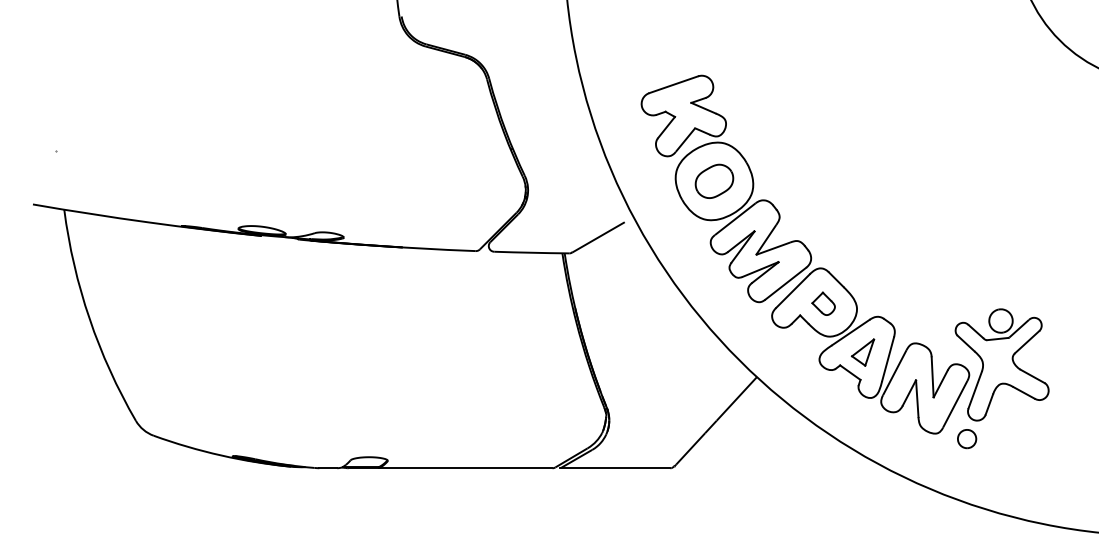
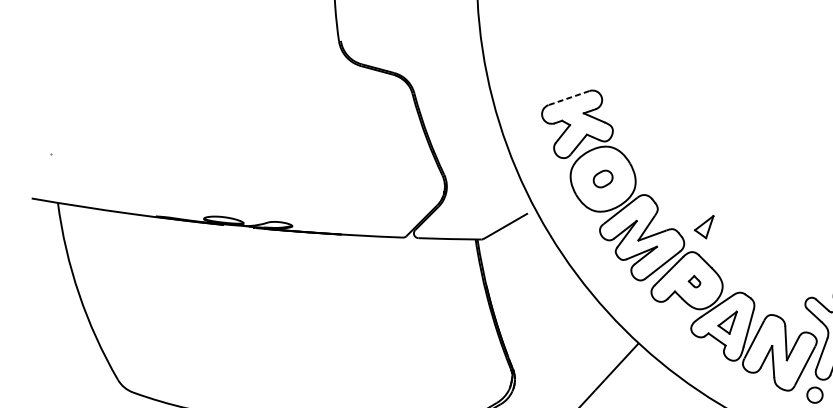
line: (673, 84) -> (568, 97), solid -> dashed
part: (714, 180) -> (603, 178), size x0.6
part: (834, 238) -> (703, 227), added
part: (823, 303) -> (694, 281), size x0.6

